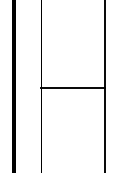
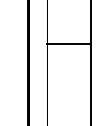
line: (73, 88) -> (69, 44), moved

